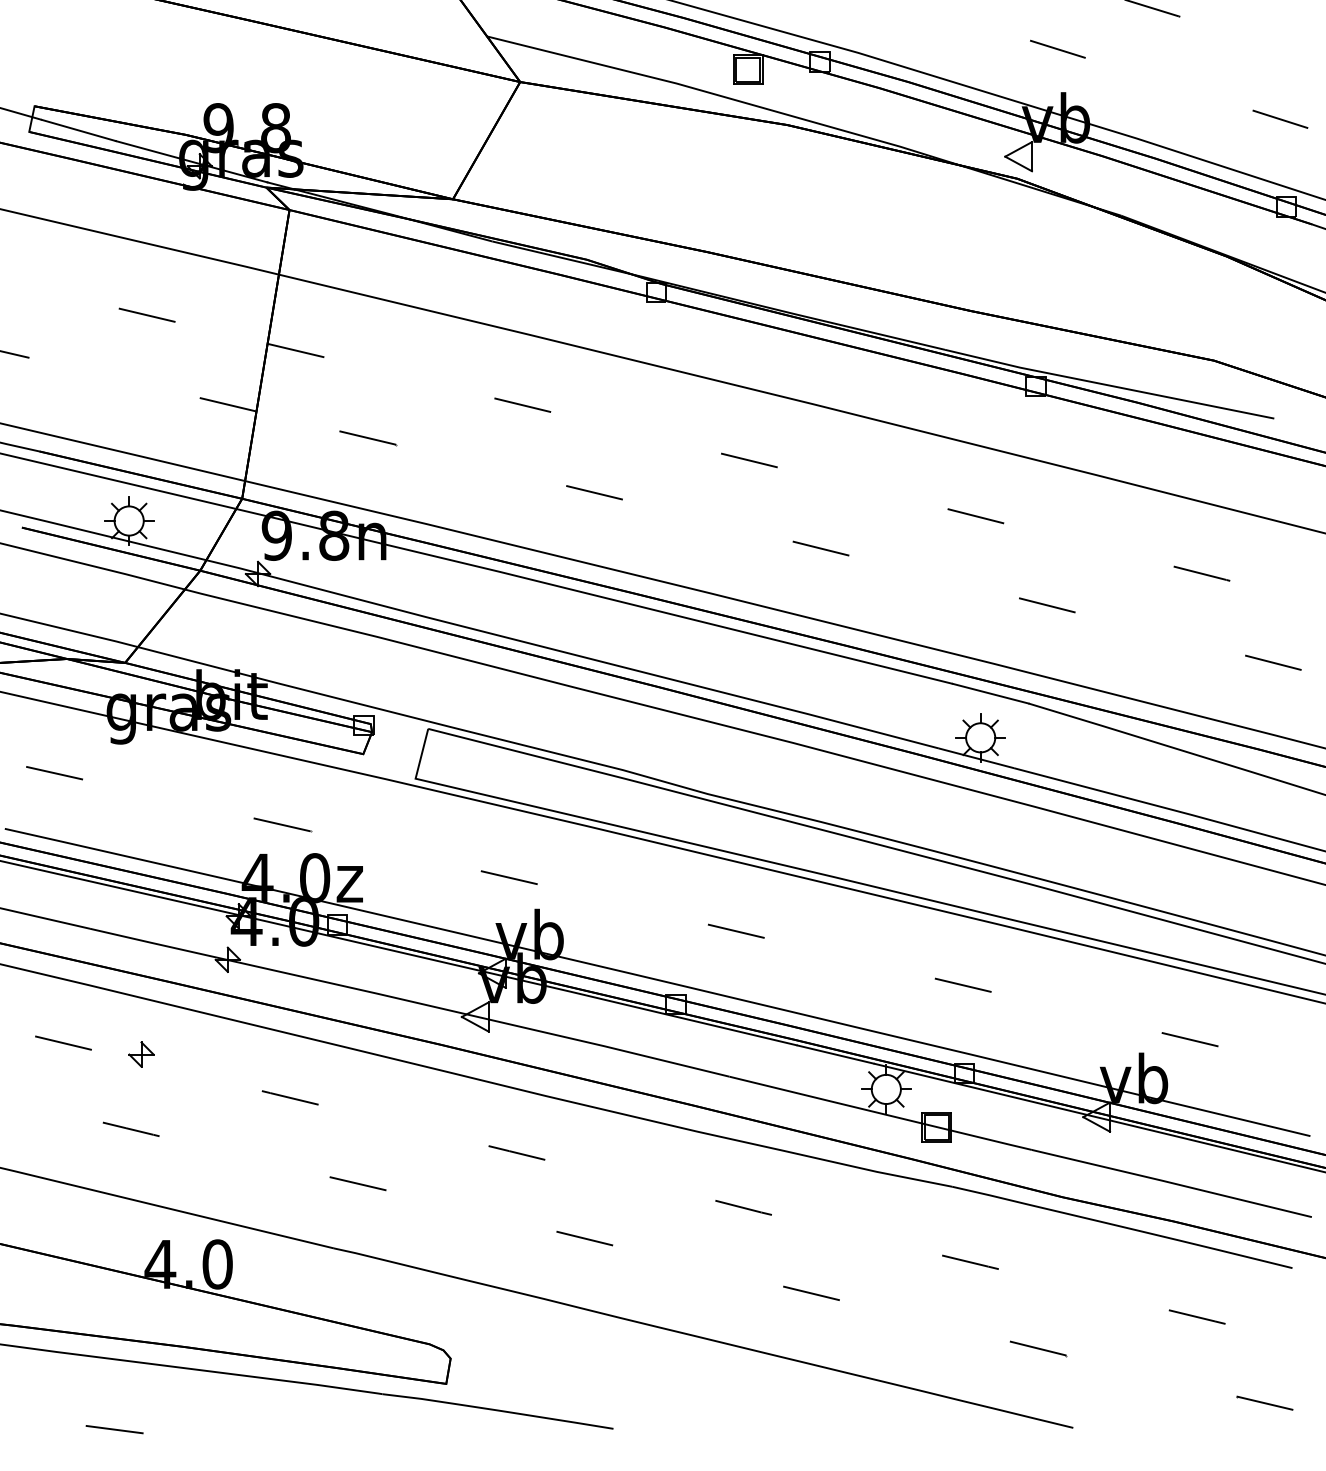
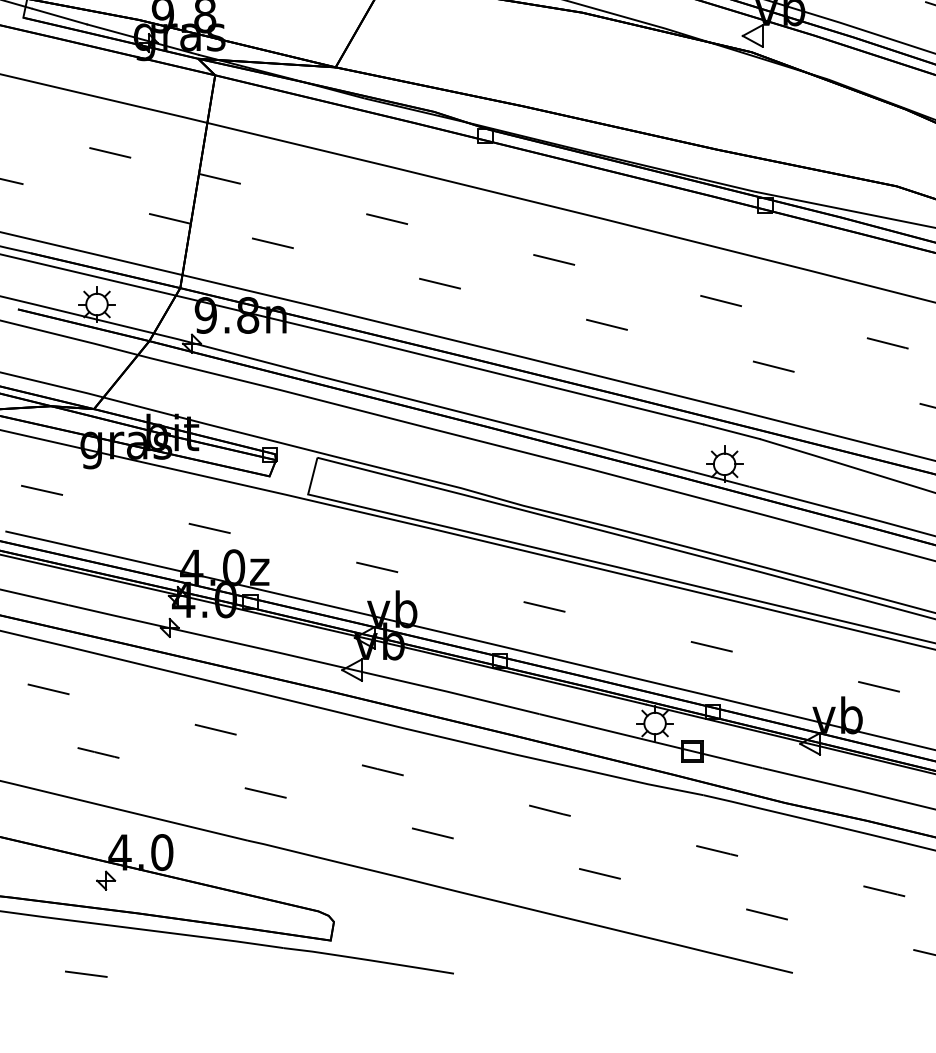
part: (141, 1054) -> (106, 880), moved

